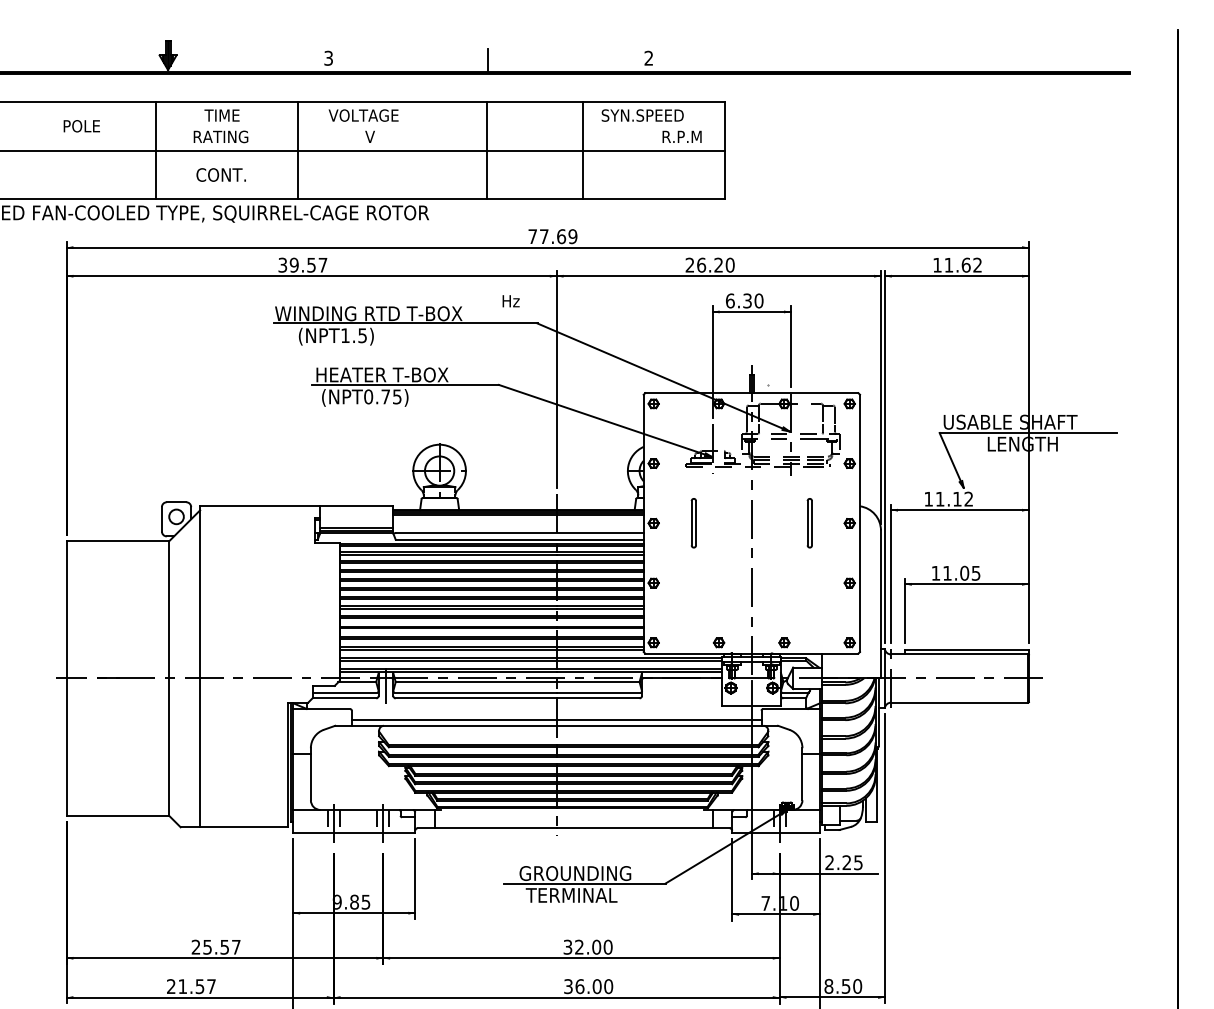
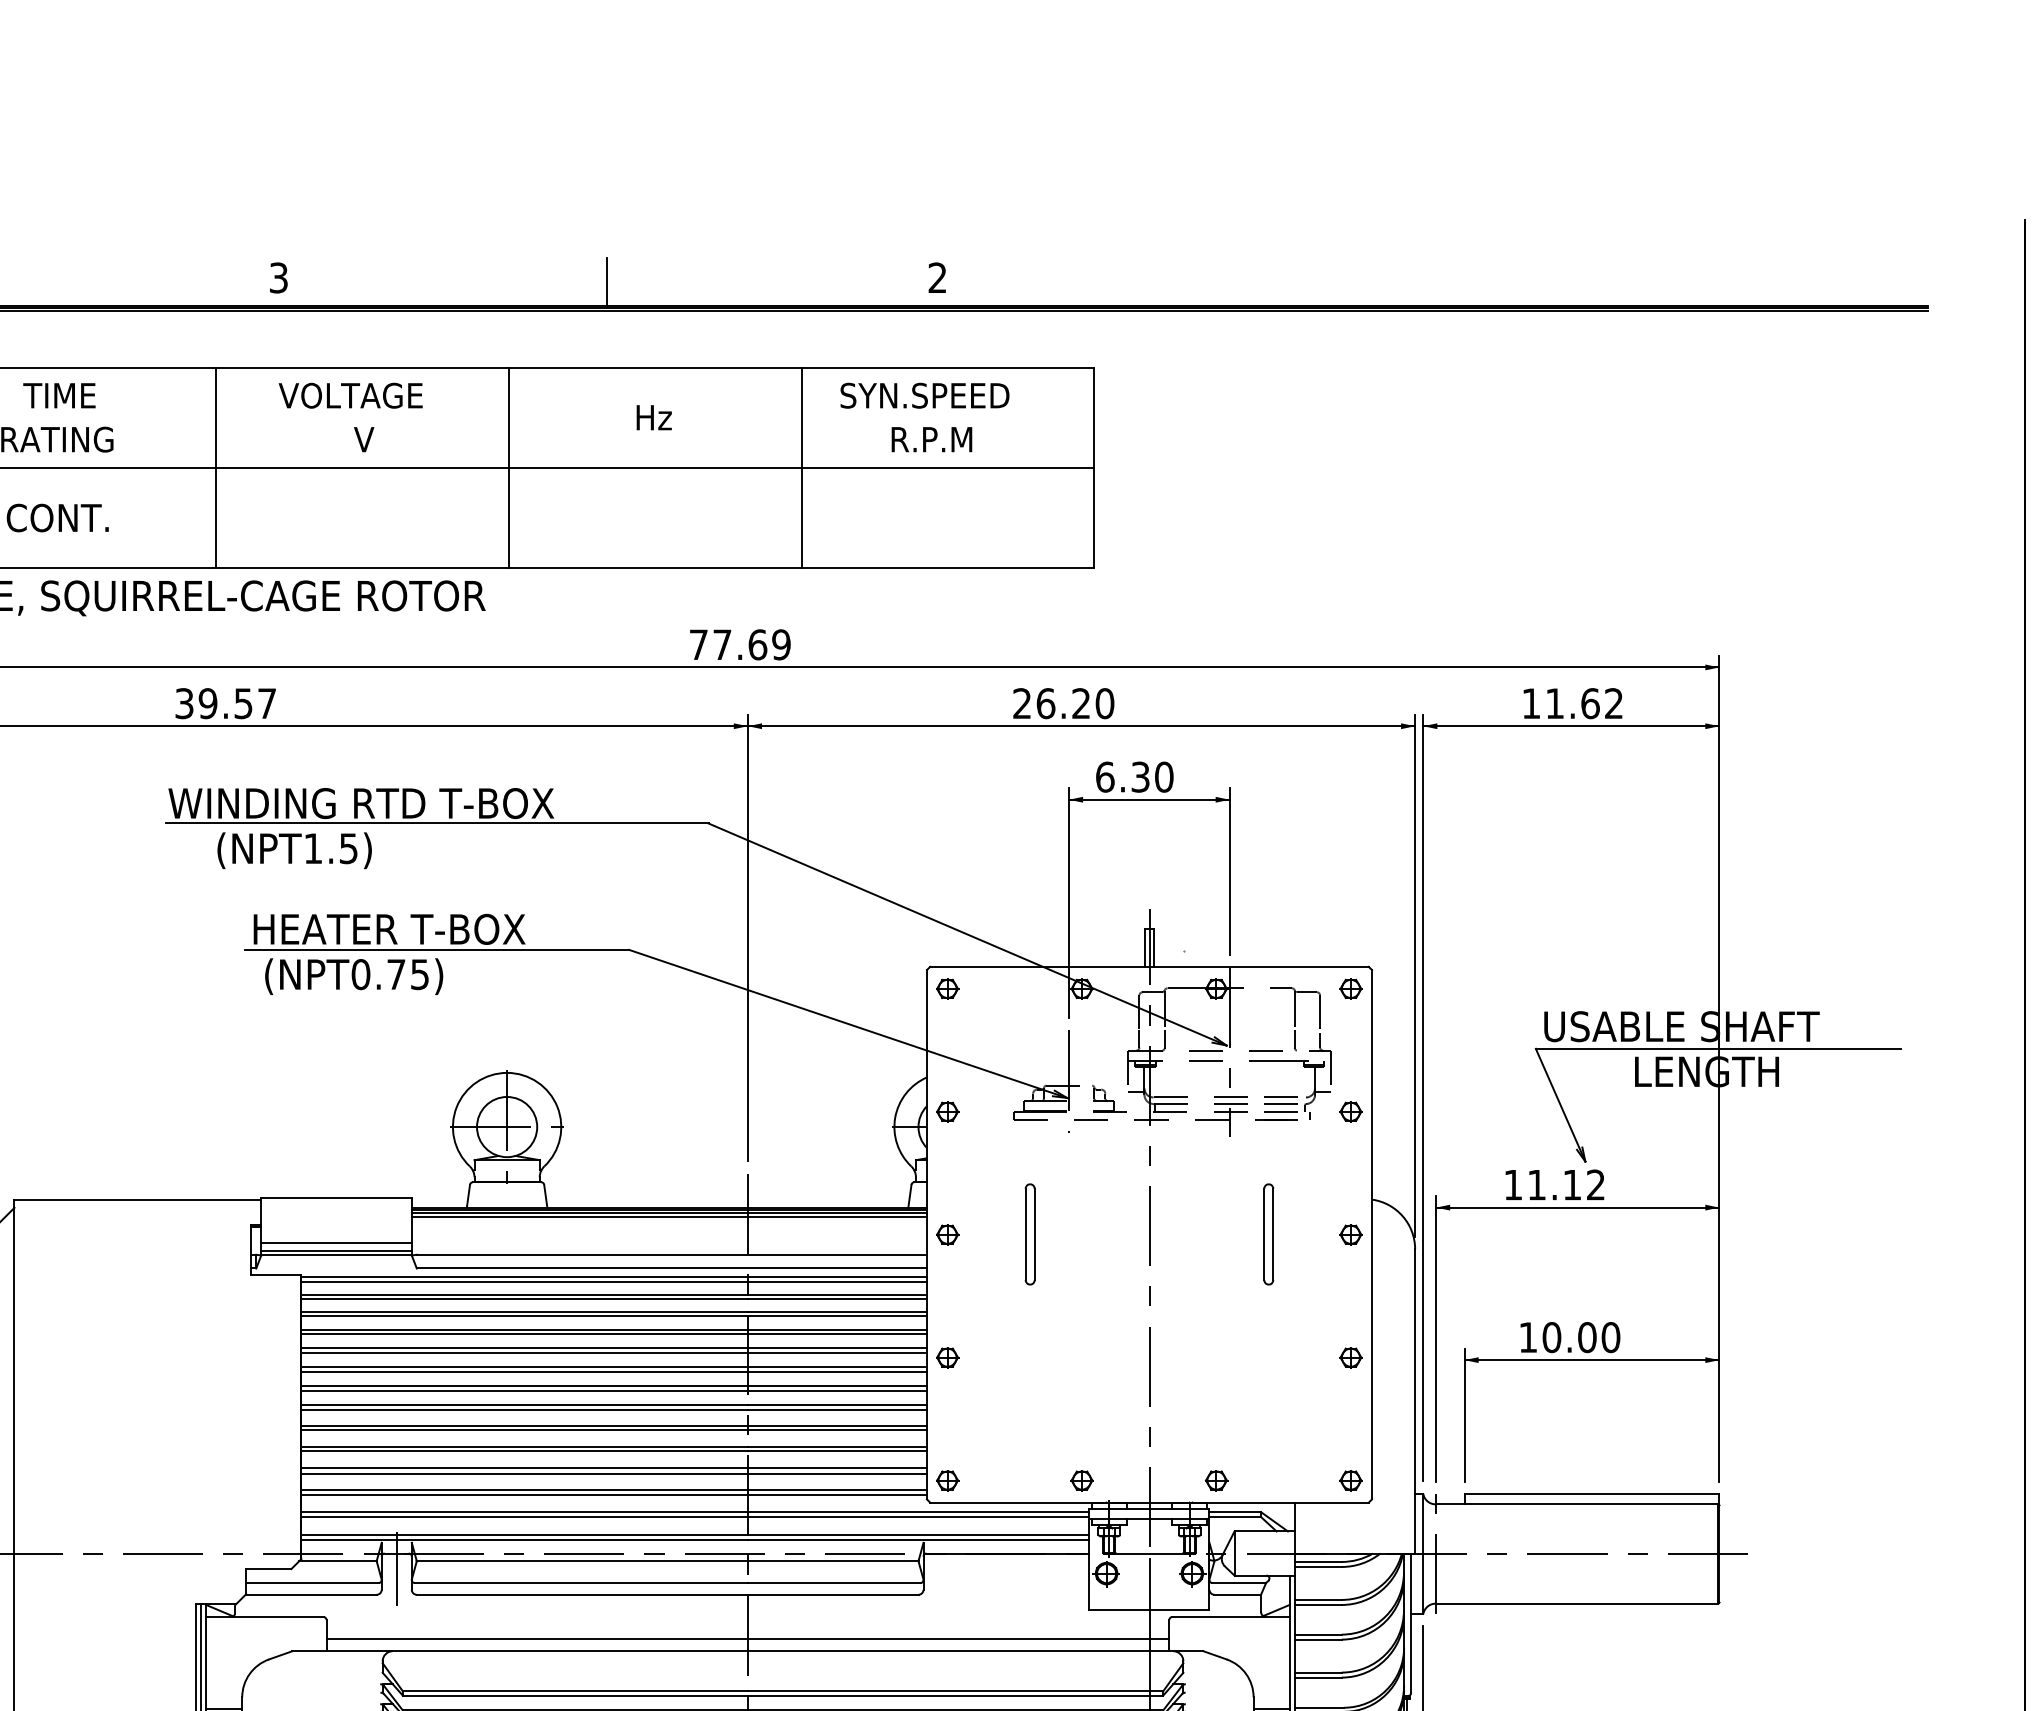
text: (681, 136) -> (930, 438), moved
line: (487, 150) -> (508, 467), moved
text: (510, 301) -> (652, 418), moved
text: (961, 572) -> (1580, 1335), 11.05 -> 10.00

